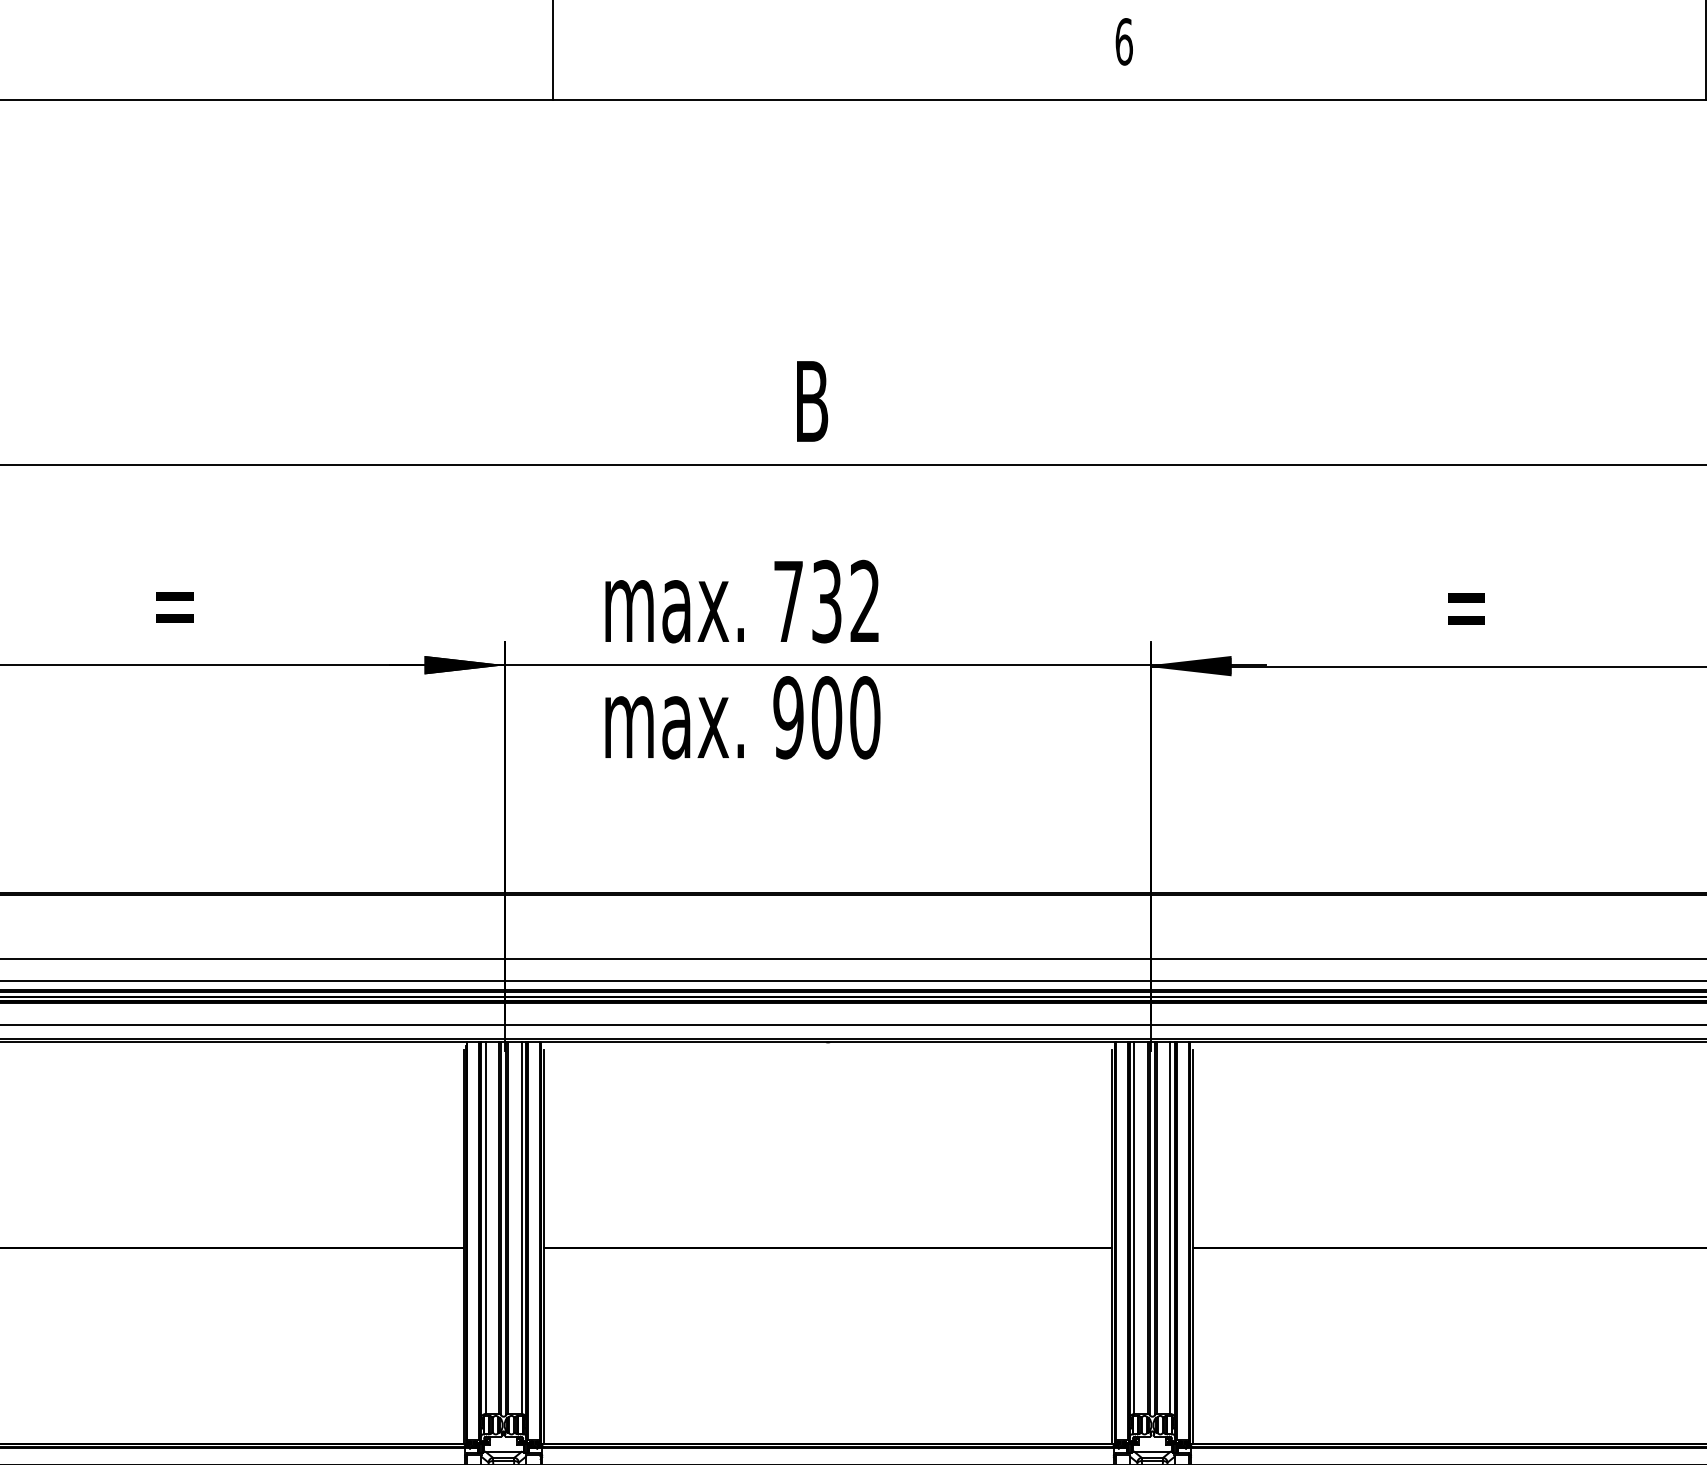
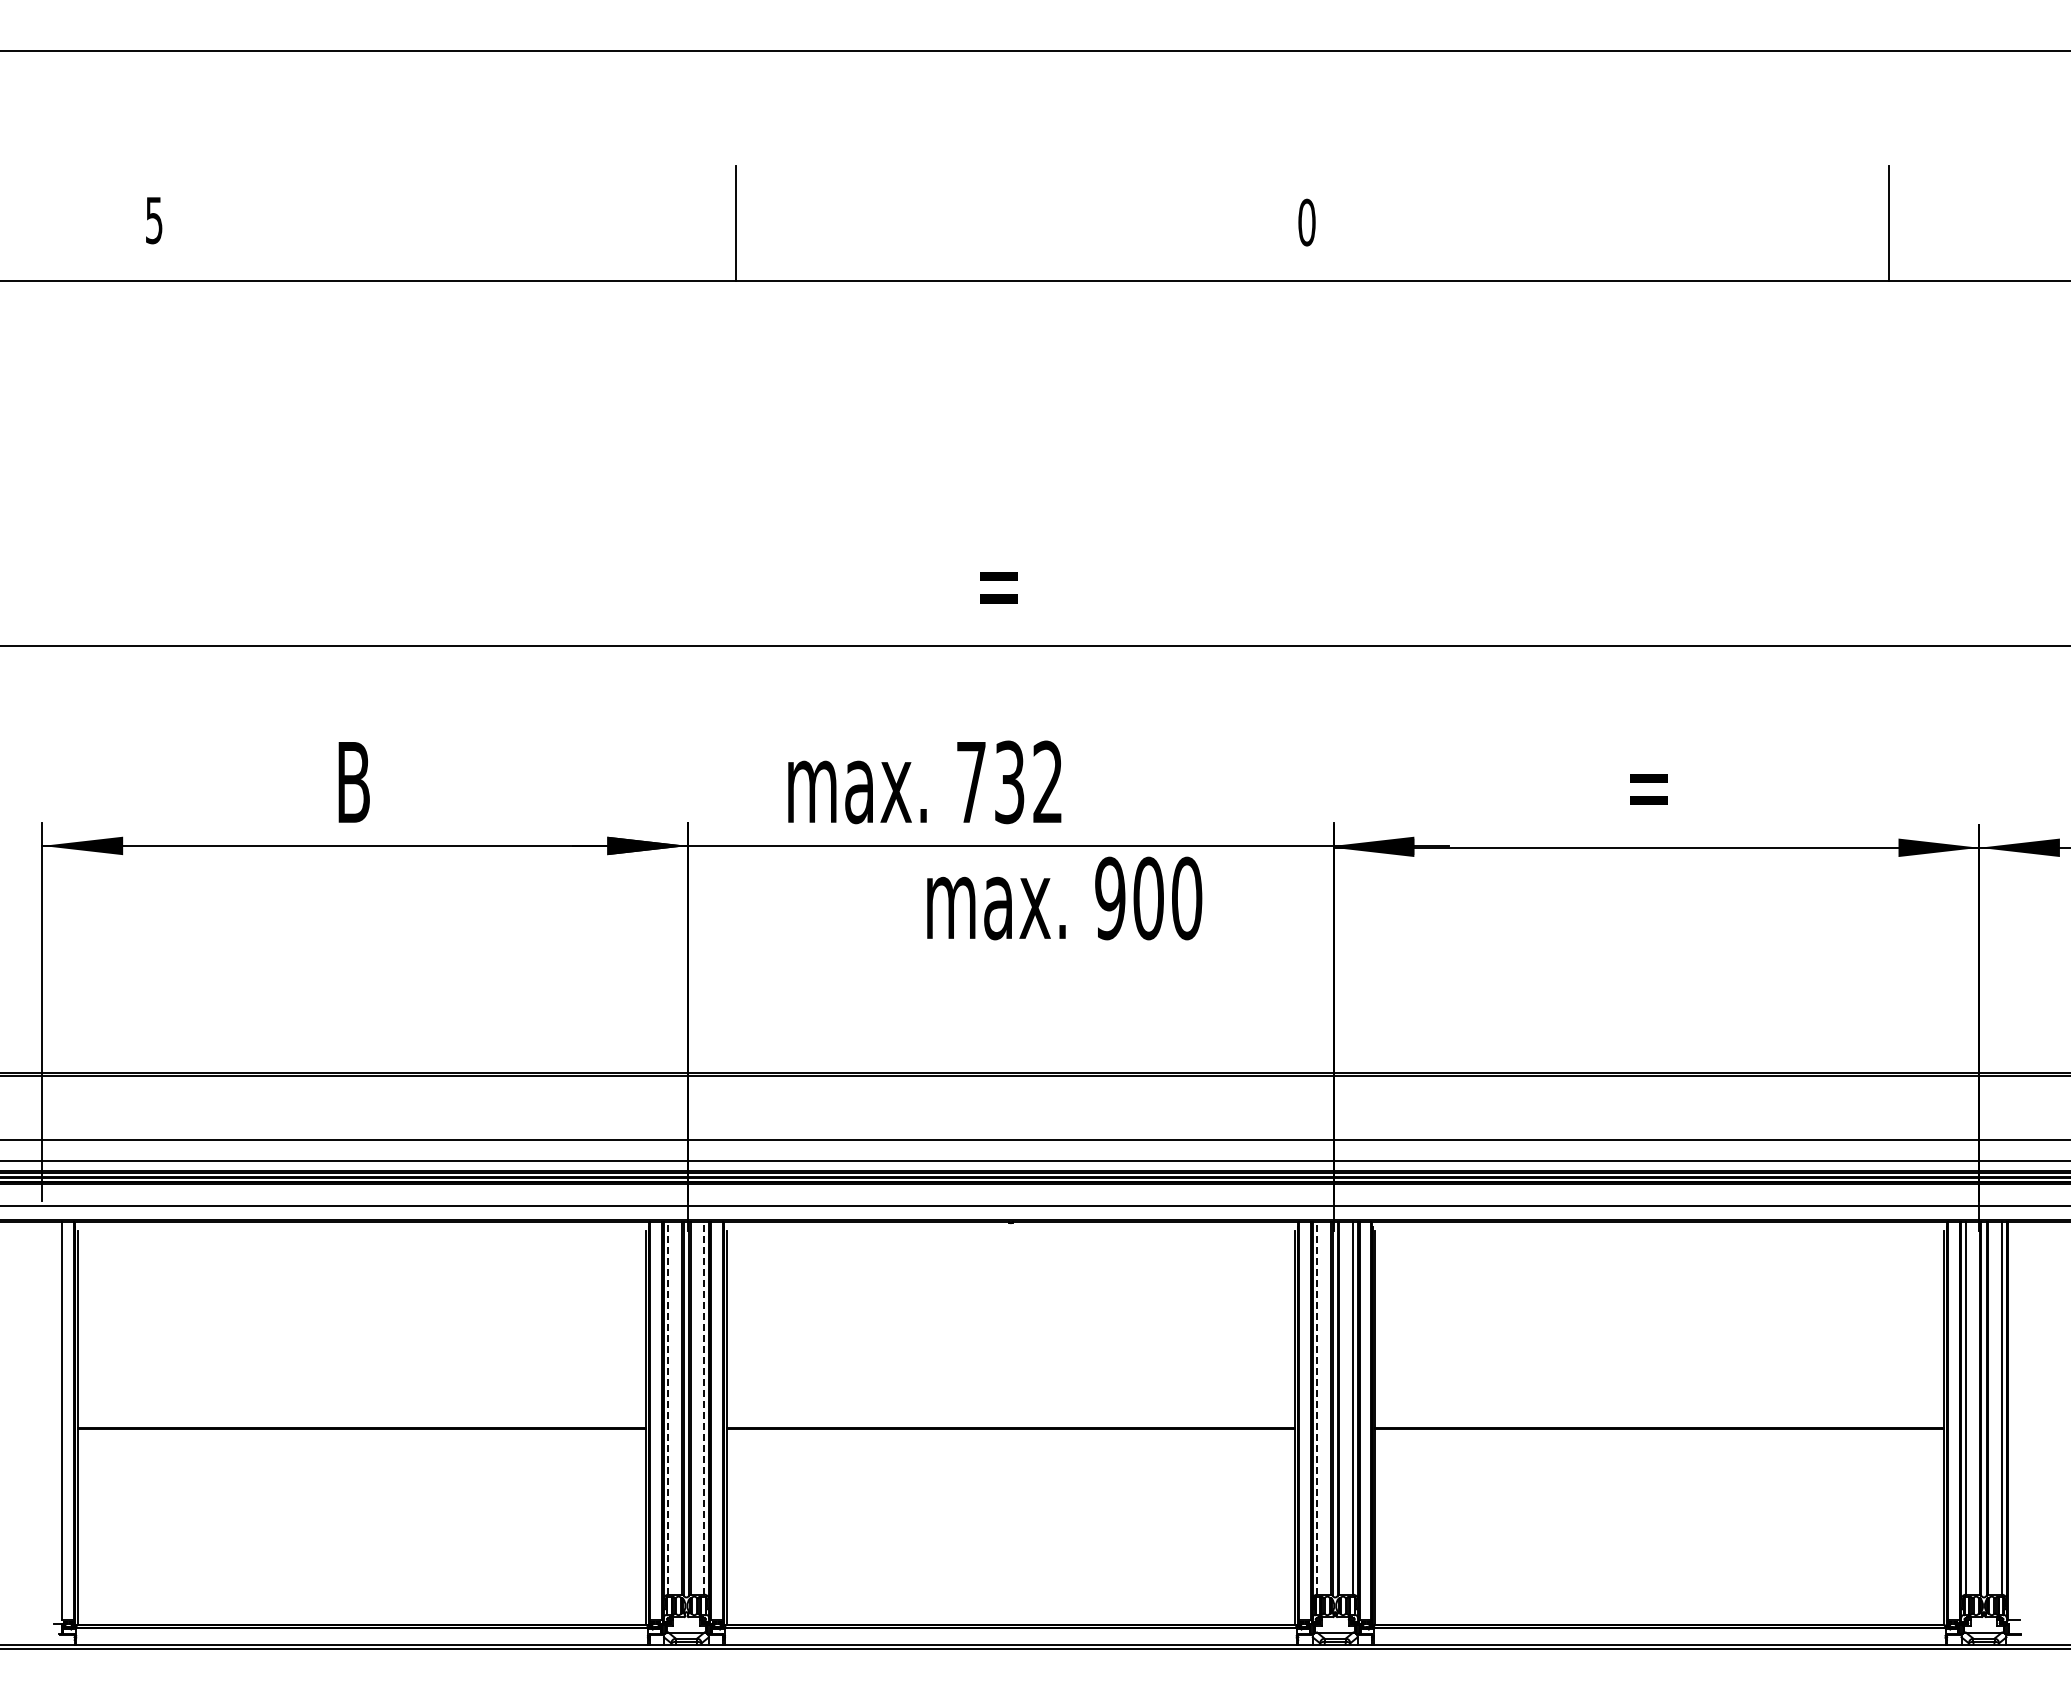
text: (1123, 41) -> (1306, 222), 6 -> 0
text: (815, 400) -> (998, 581), B -> =
text: (174, 601) -> (357, 782), = -> B
text: (742, 717) -> (1064, 898), moved
line: (485, 1227) -> (668, 1408), solid -> dashed
line: (521, 1227) -> (704, 1408), solid -> dashed
line: (1134, 1227) -> (1317, 1408), solid -> dashed

